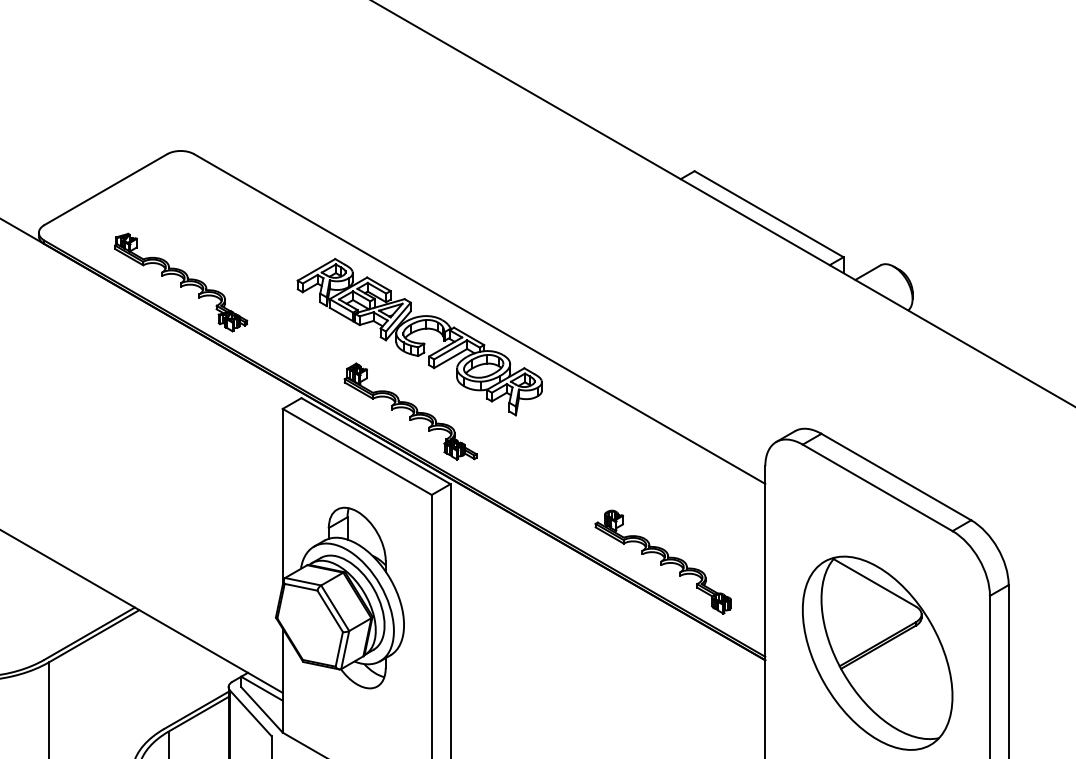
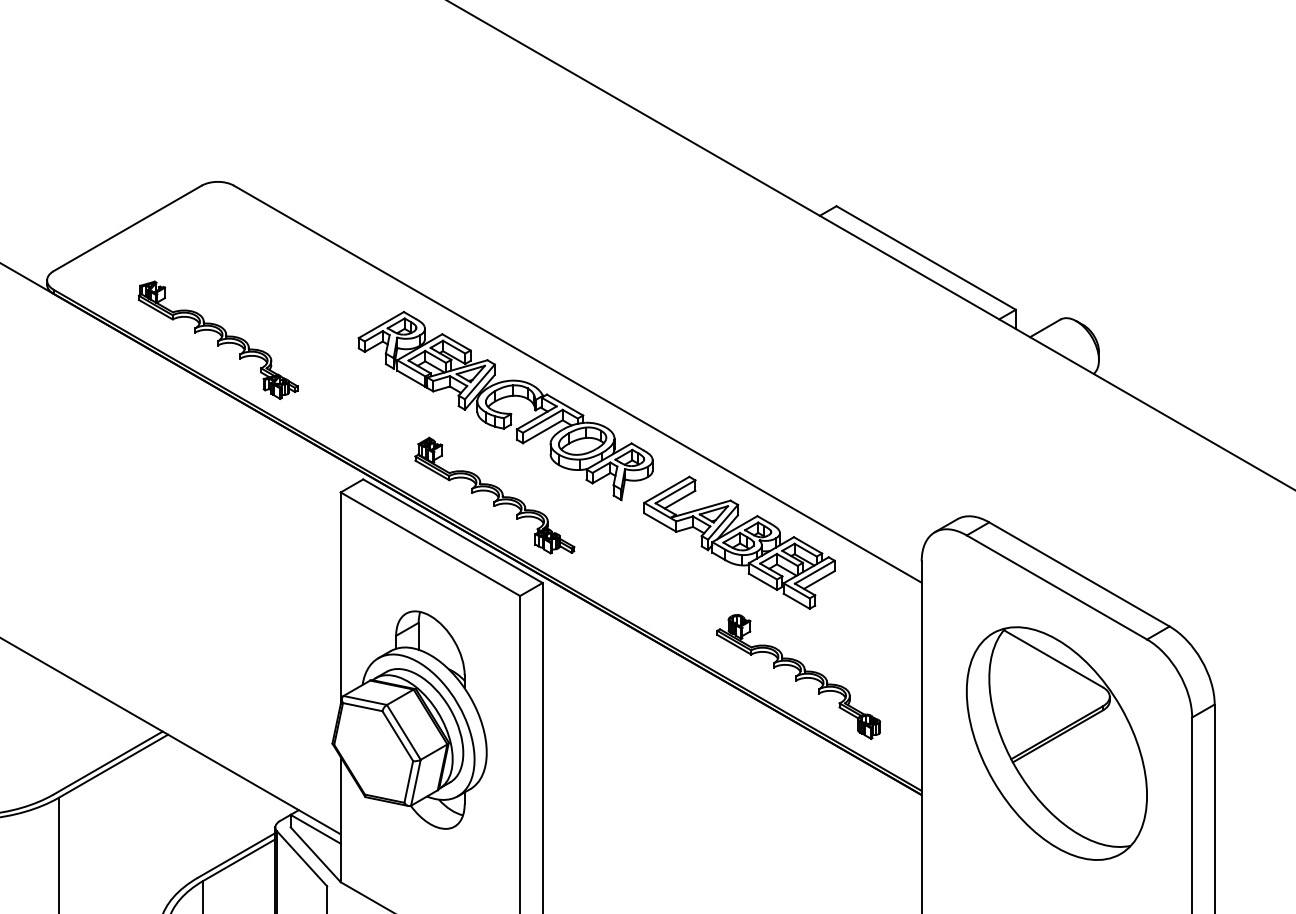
part: (613, 450) -> (739, 542), added
part: (877, 653) -> (1056, 743), moved

